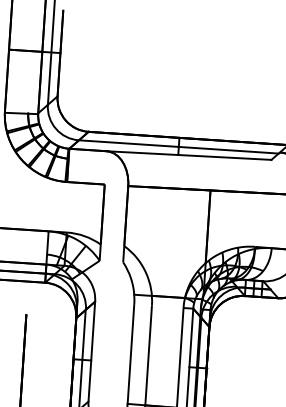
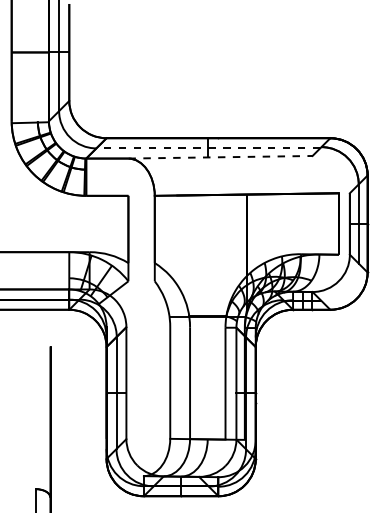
line: (179, 147) -> (208, 148), solid -> dashed
line: (190, 155) -> (221, 157), solid -> dashed

